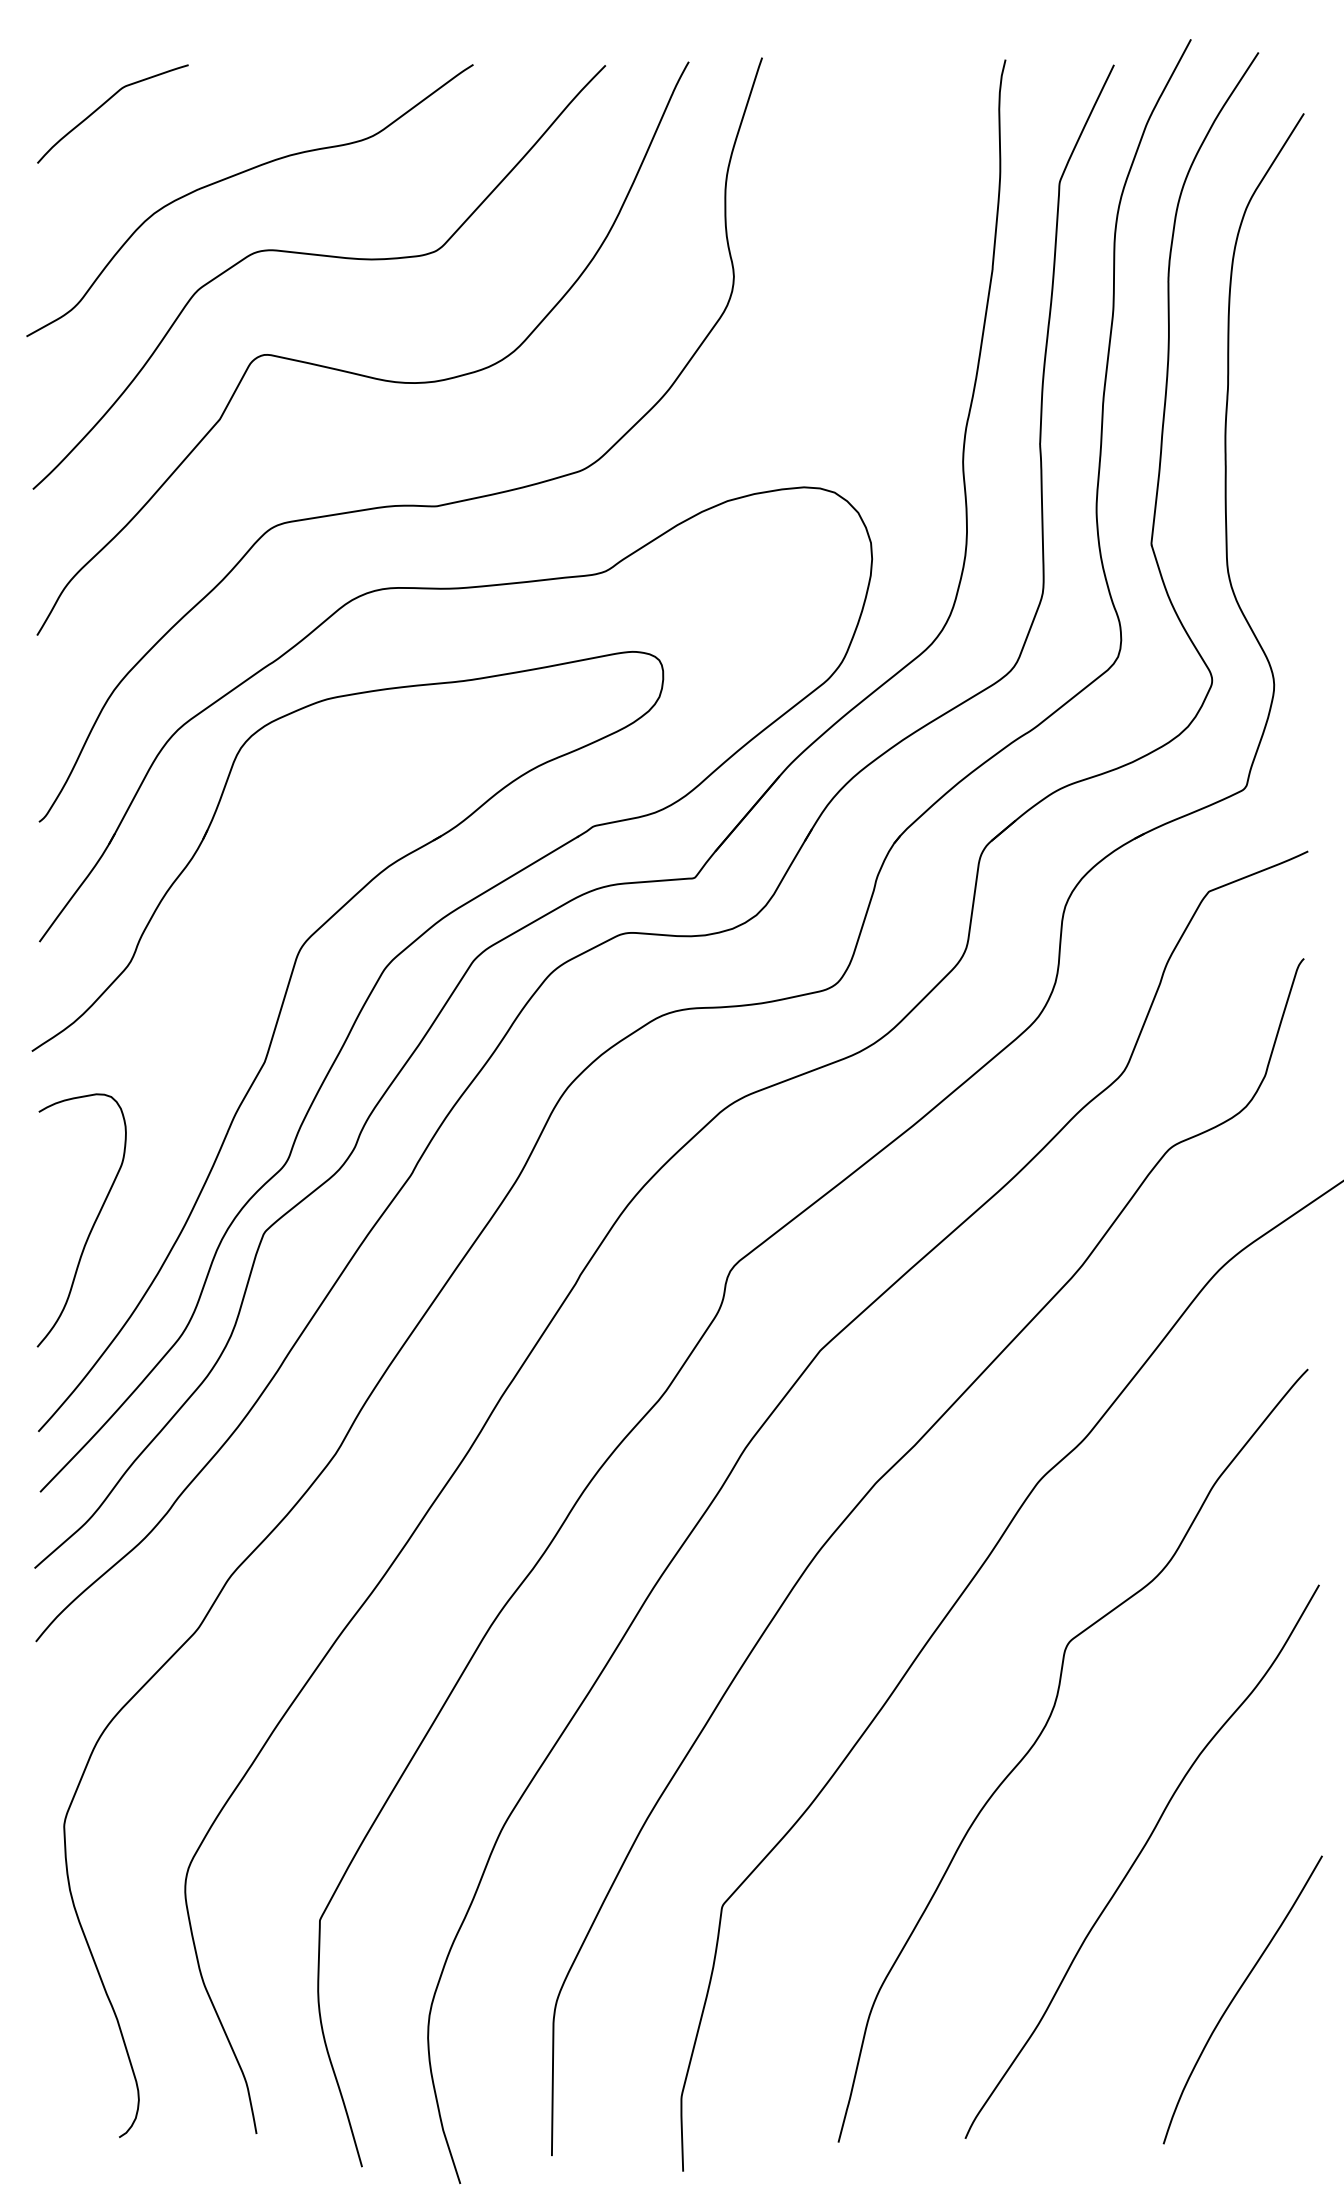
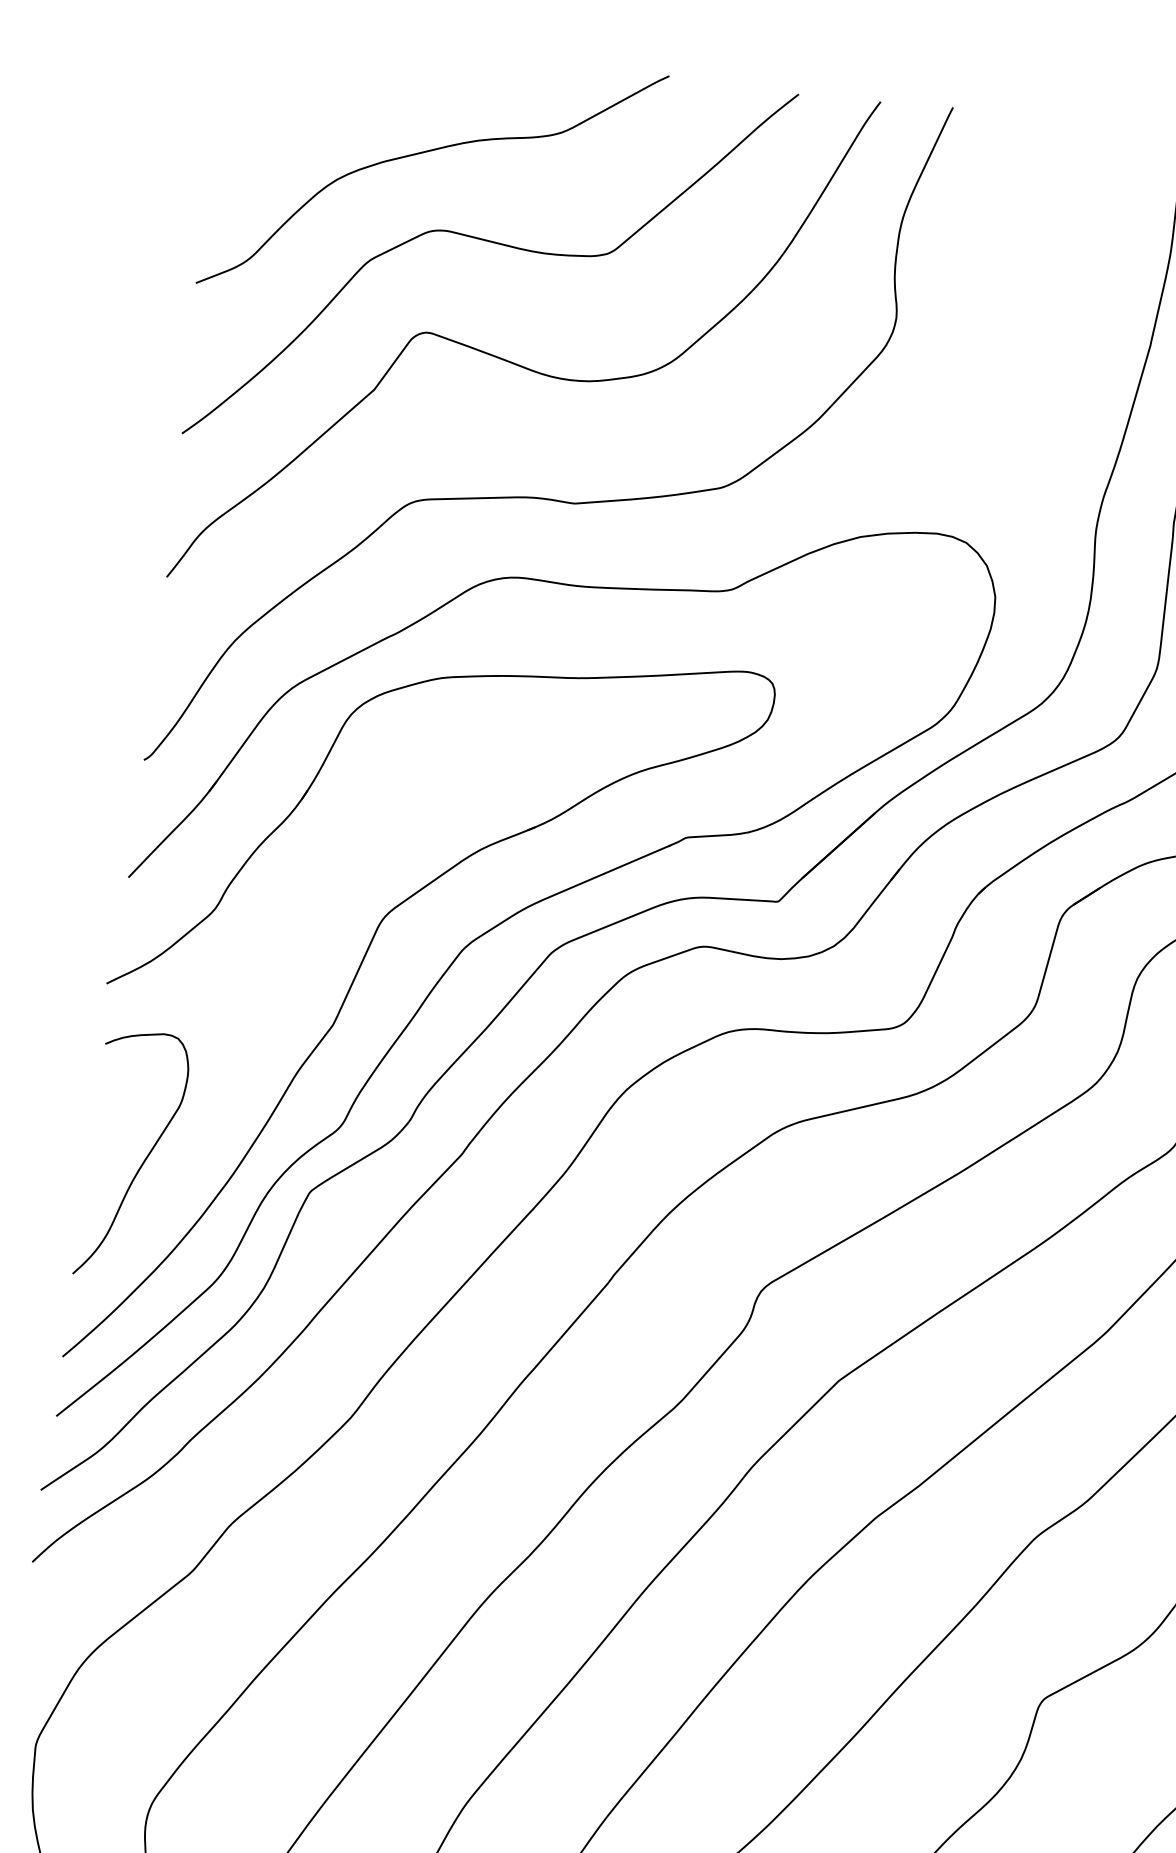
curve: (104, 104) -> (302, 66), removed

